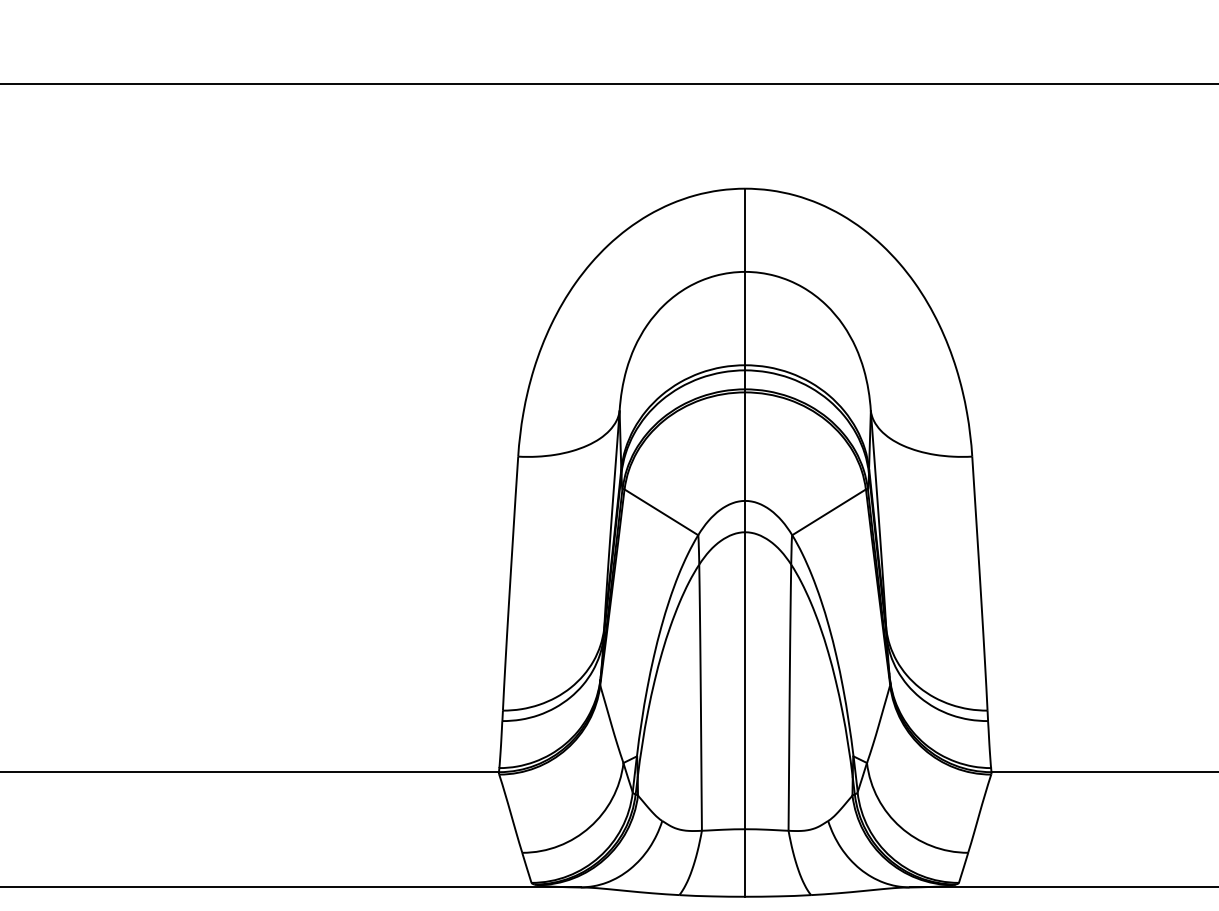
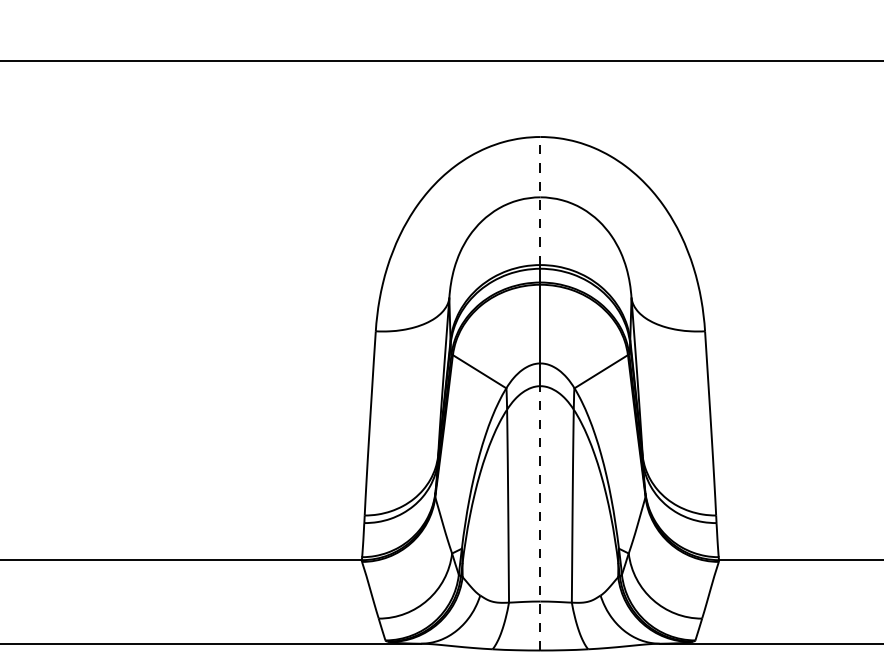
line: (745, 276) -> (540, 200), solid -> dashed
line: (745, 714) -> (540, 518), solid -> dashed

